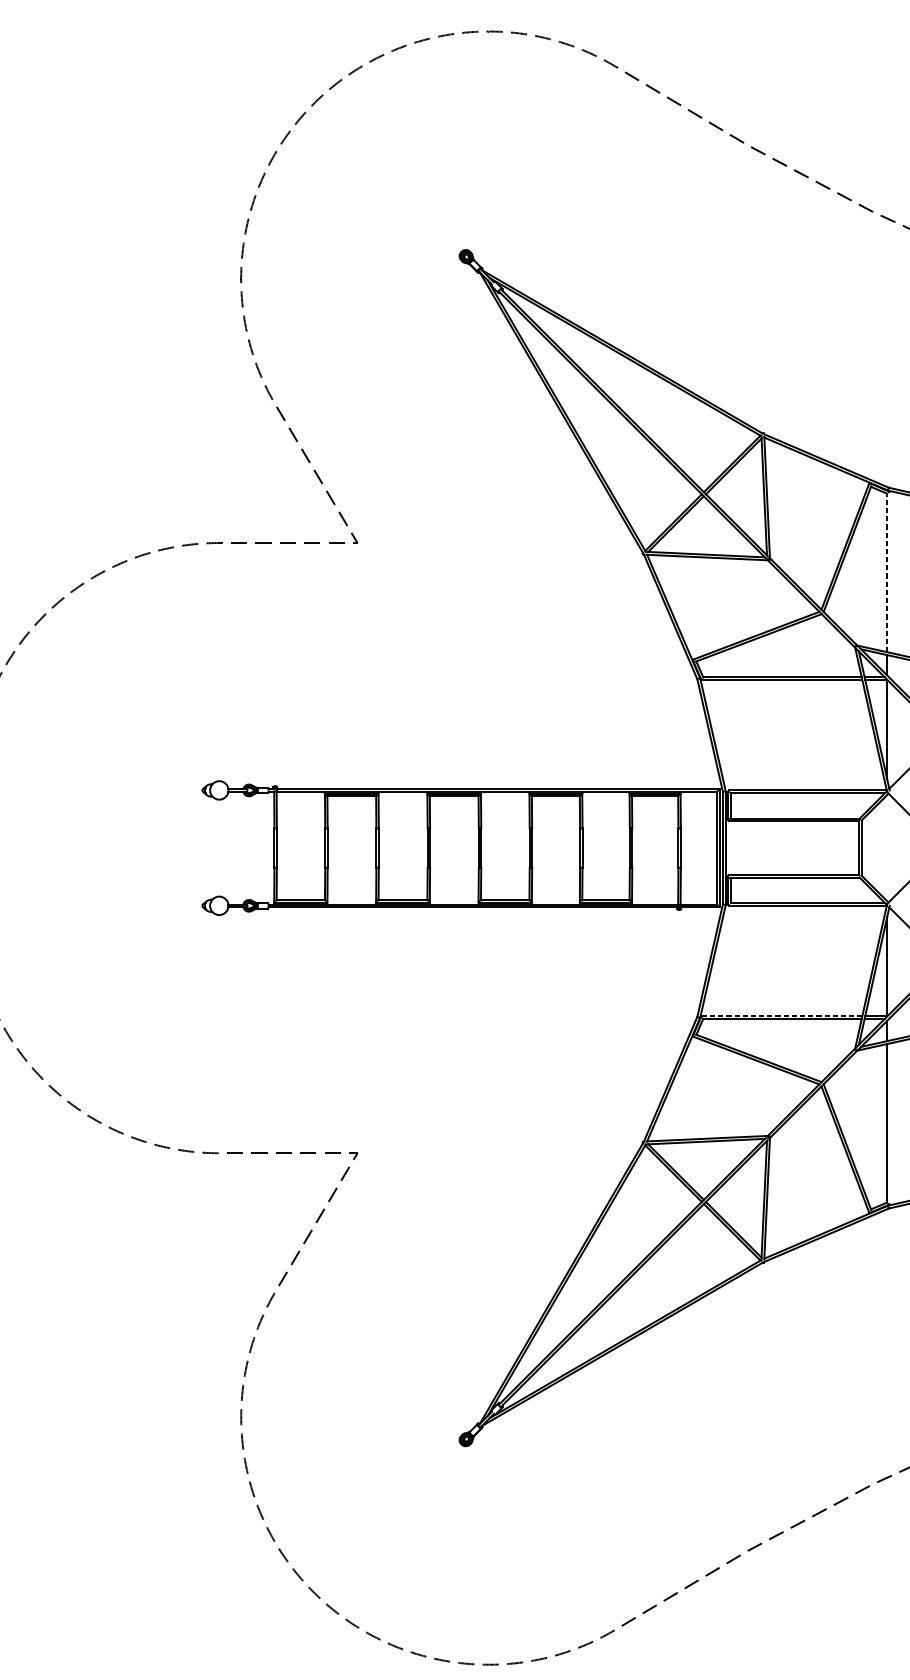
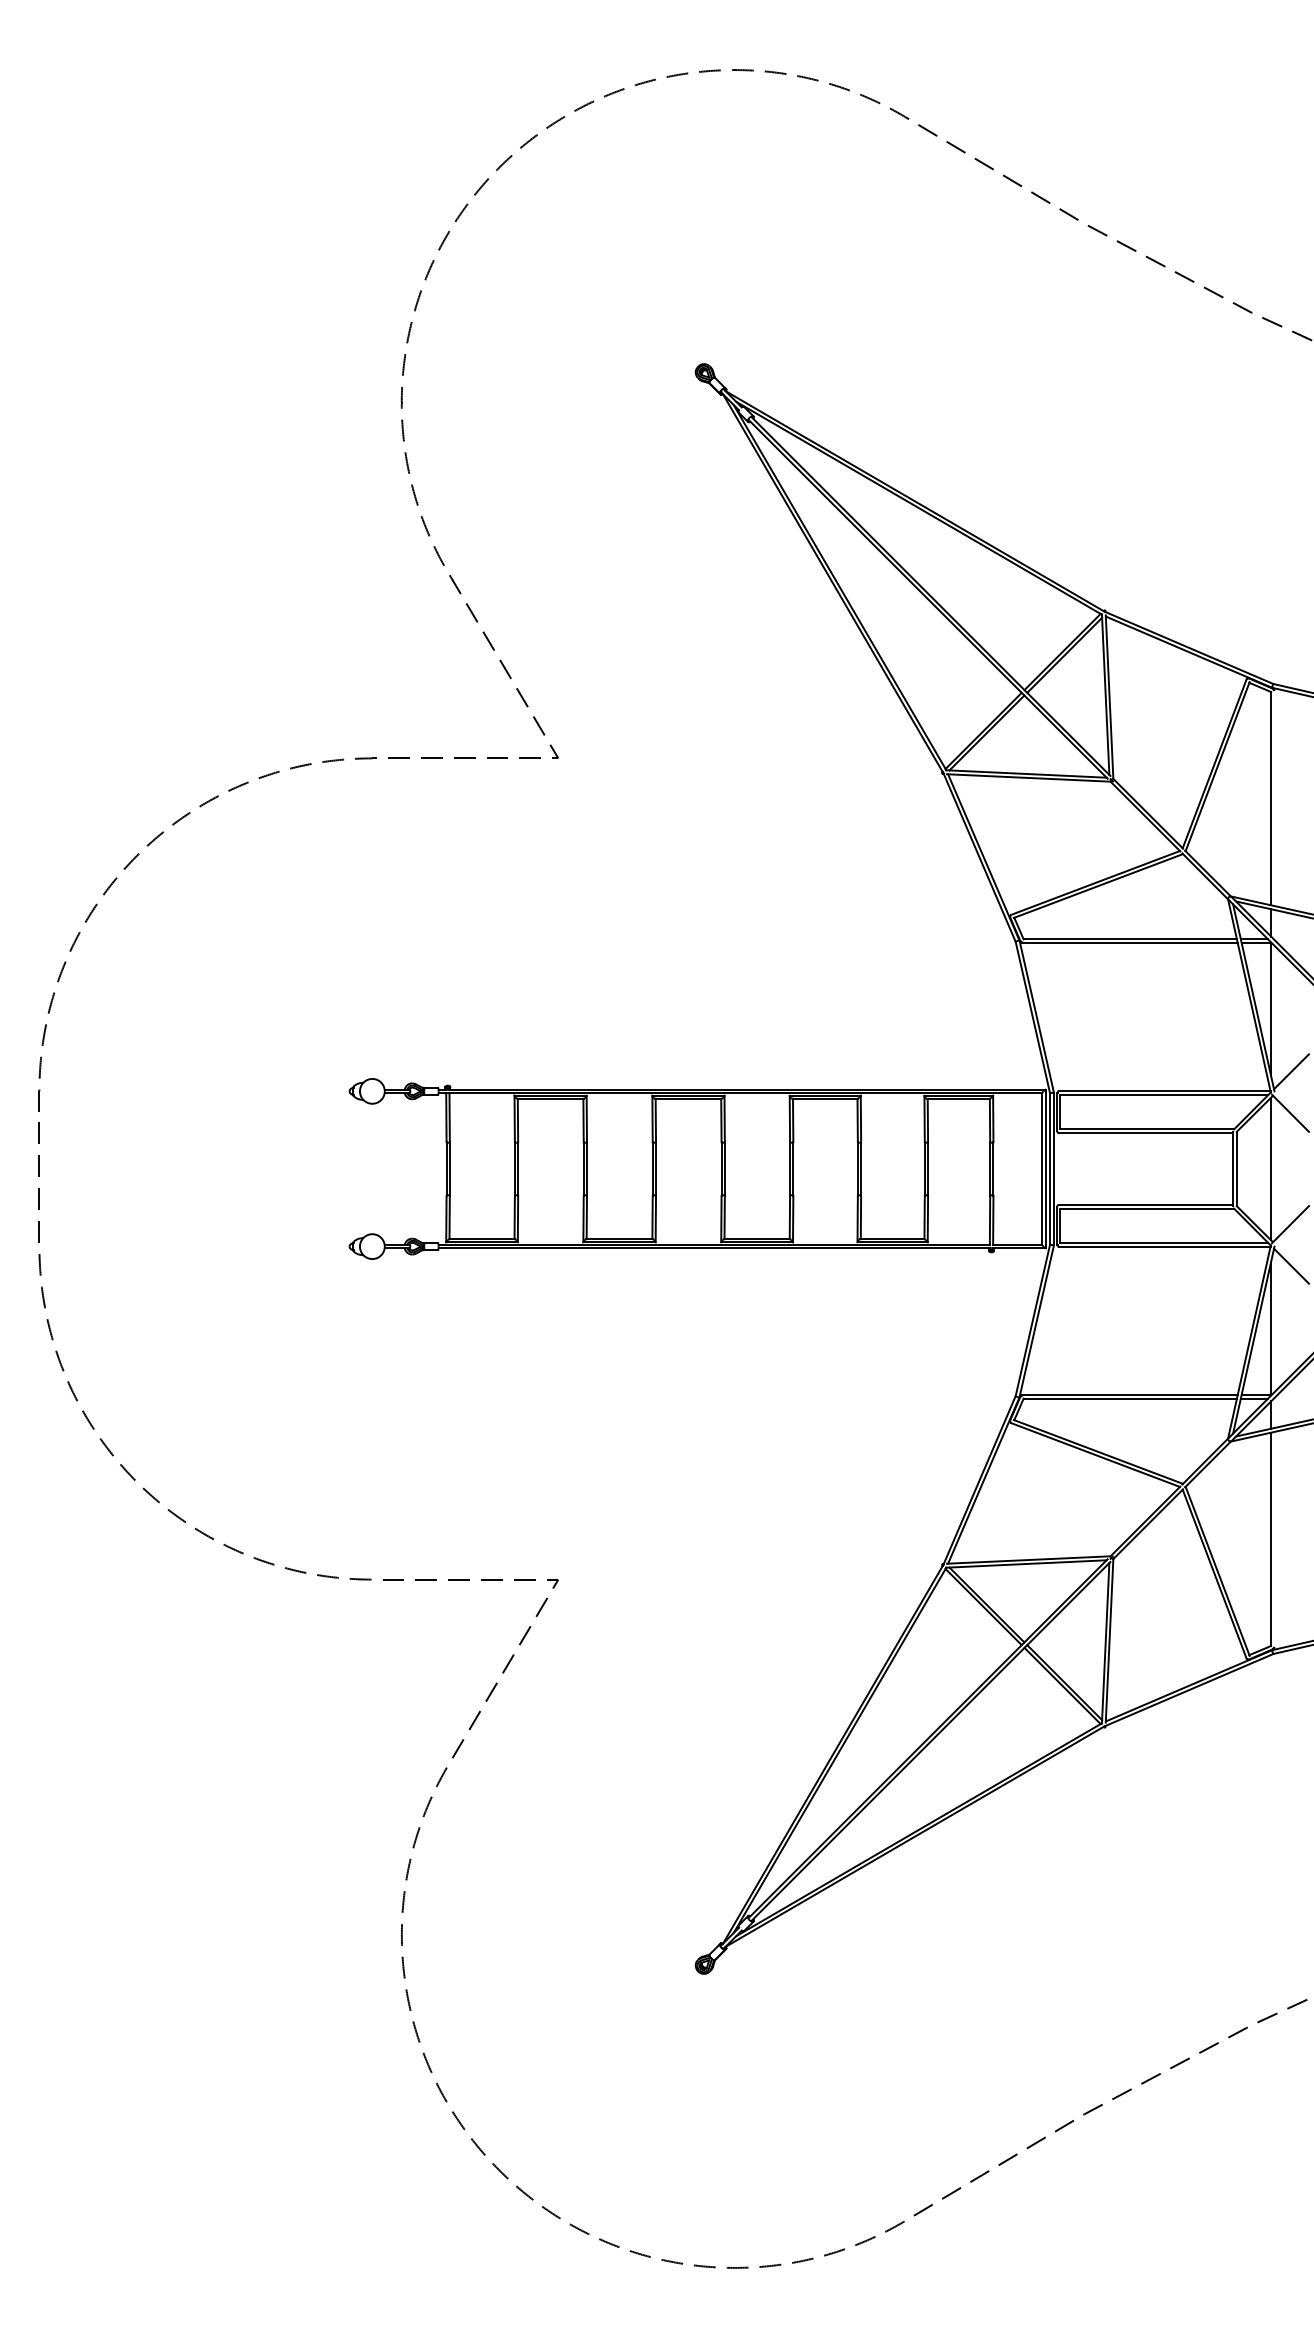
line: (887, 572) -> (1271, 798), dashed -> solid
line: (887, 847) -> (1271, 1168), added
line: (782, 1015) -> (1130, 1394), dashed -> solid

